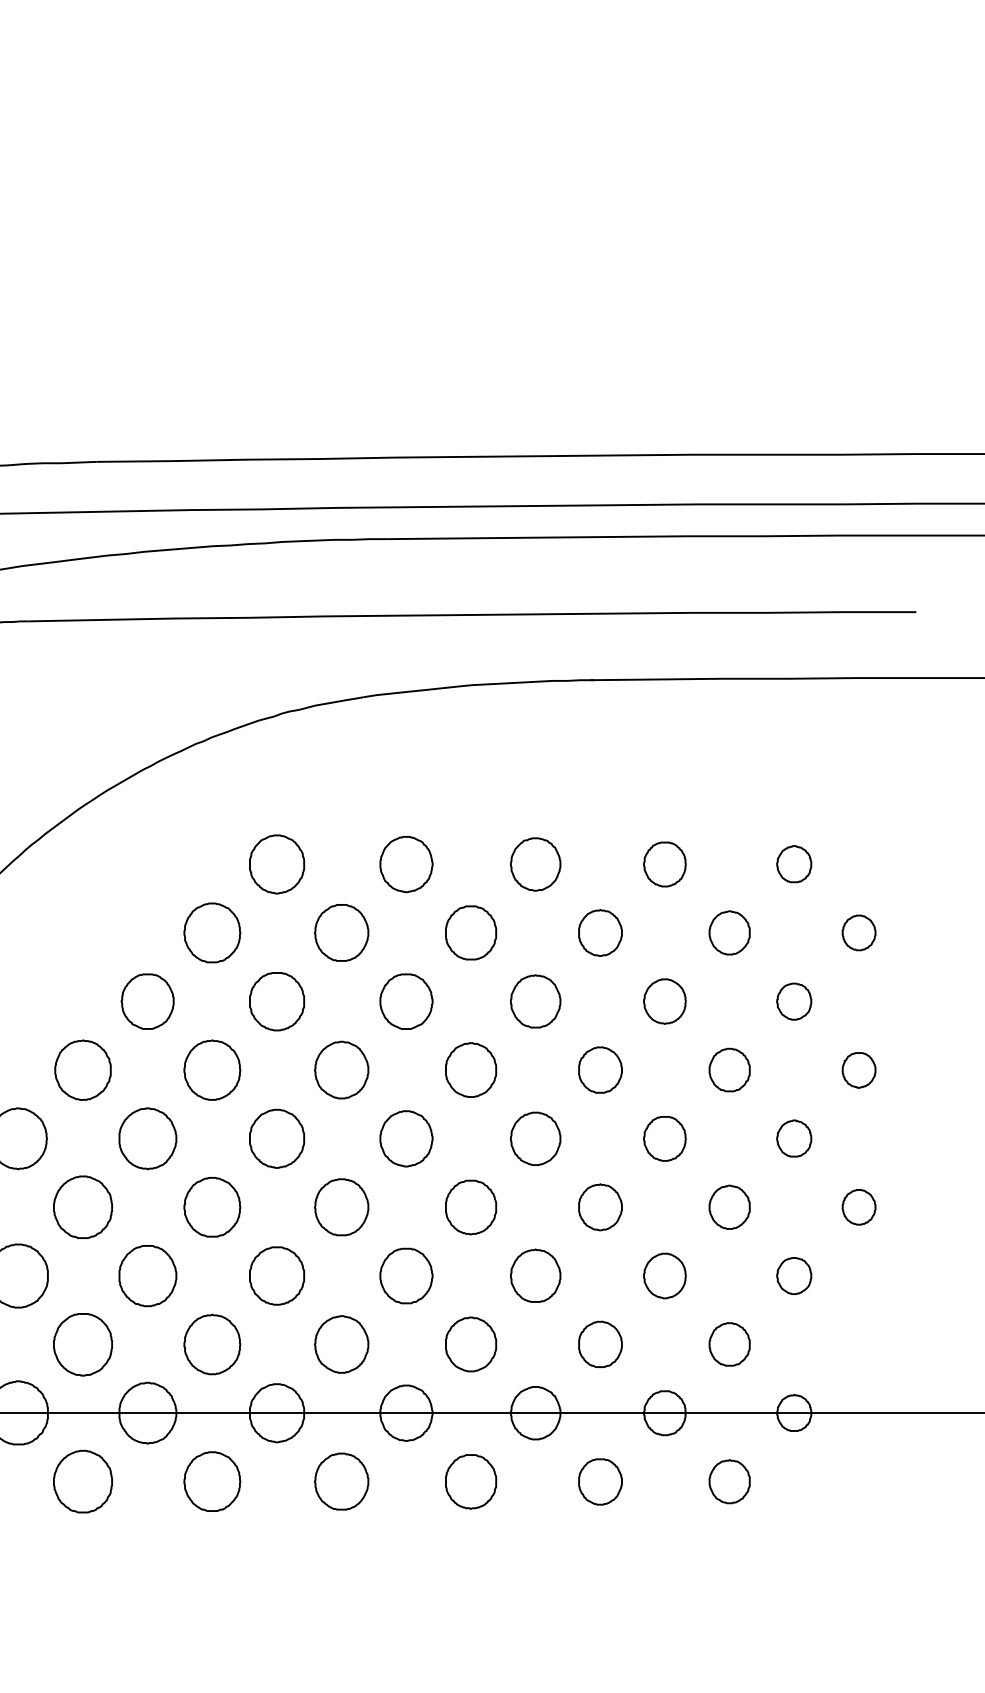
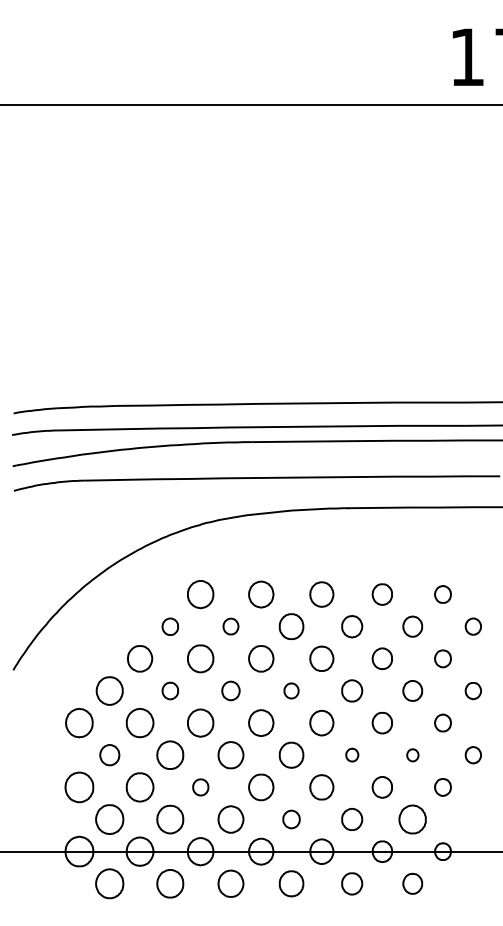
part: (212, 932) -> (170, 626), size x0.6
part: (340, 932) -> (230, 626), size x0.6
part: (212, 1069) -> (170, 690), size x0.6
part: (340, 1069) -> (230, 690), size x0.7
part: (470, 1069) -> (291, 690), size x0.6
part: (82, 1205) -> (109, 754), size x0.7
part: (601, 1205) -> (352, 754), size x0.6
part: (729, 1207) -> (412, 755), size x0.6
part: (276, 1276) -> (200, 787), size x0.6
part: (470, 1344) -> (291, 819), size x0.7
part: (729, 1344) -> (412, 819), size x1.4

